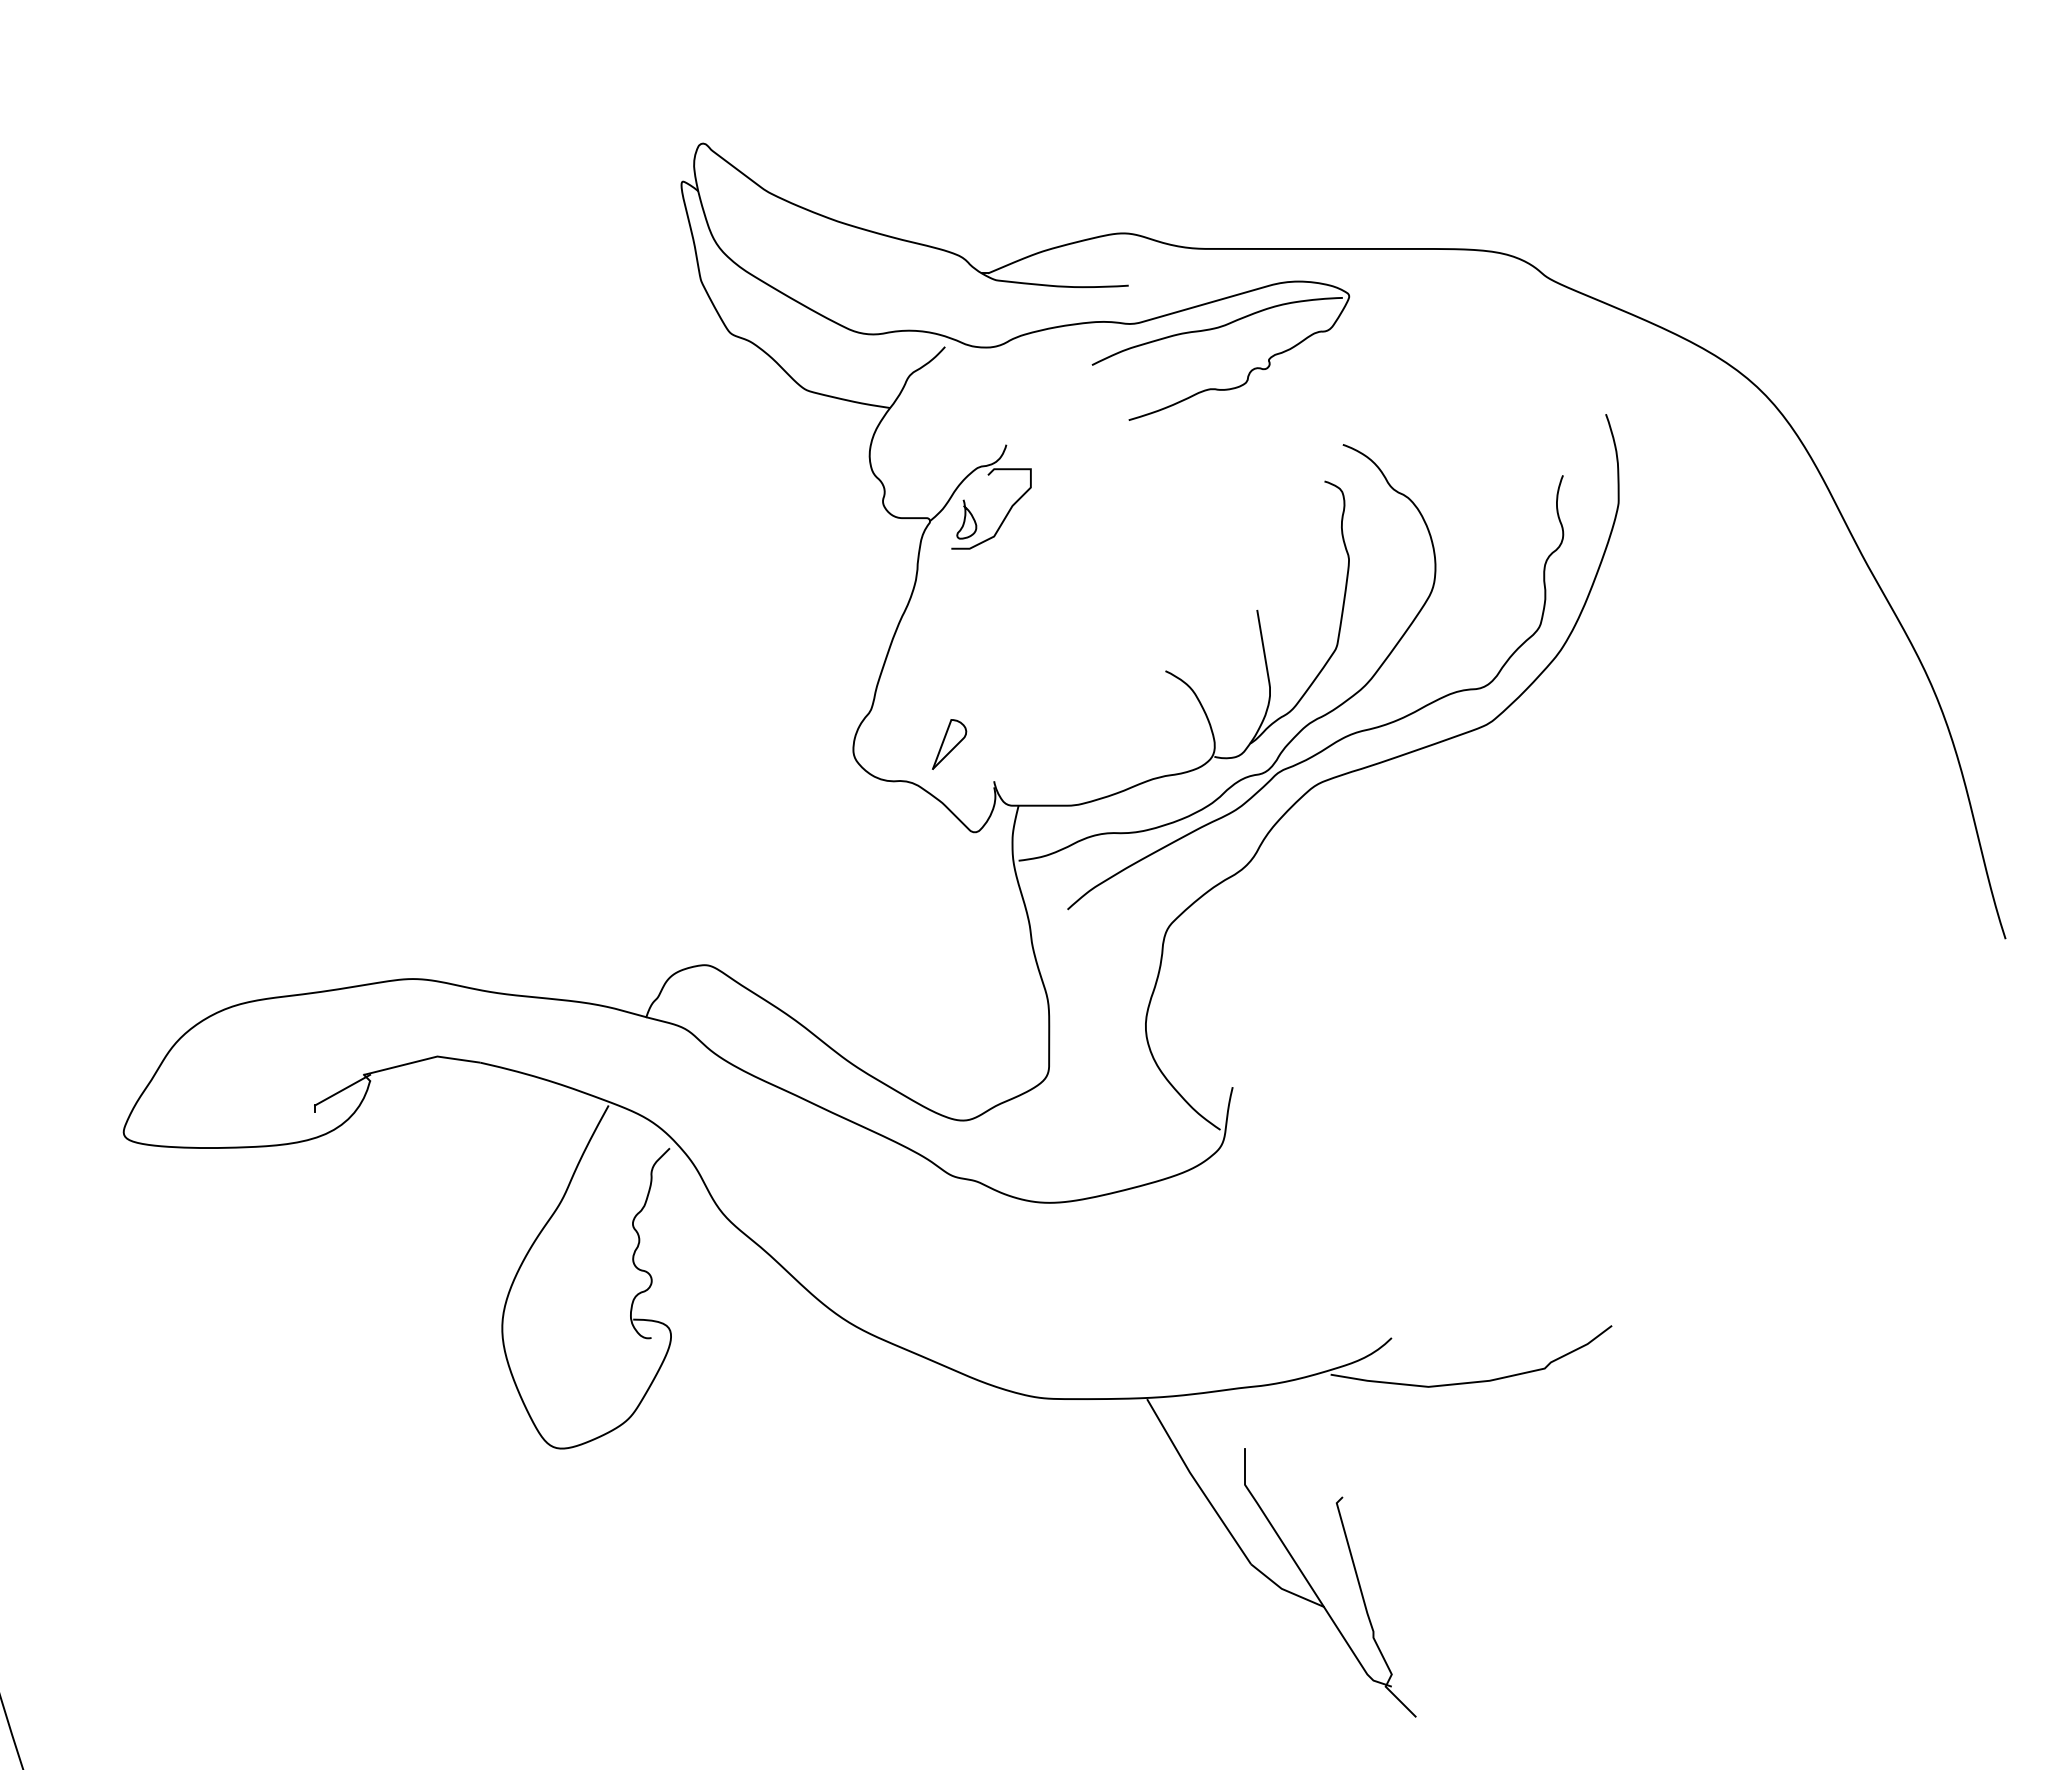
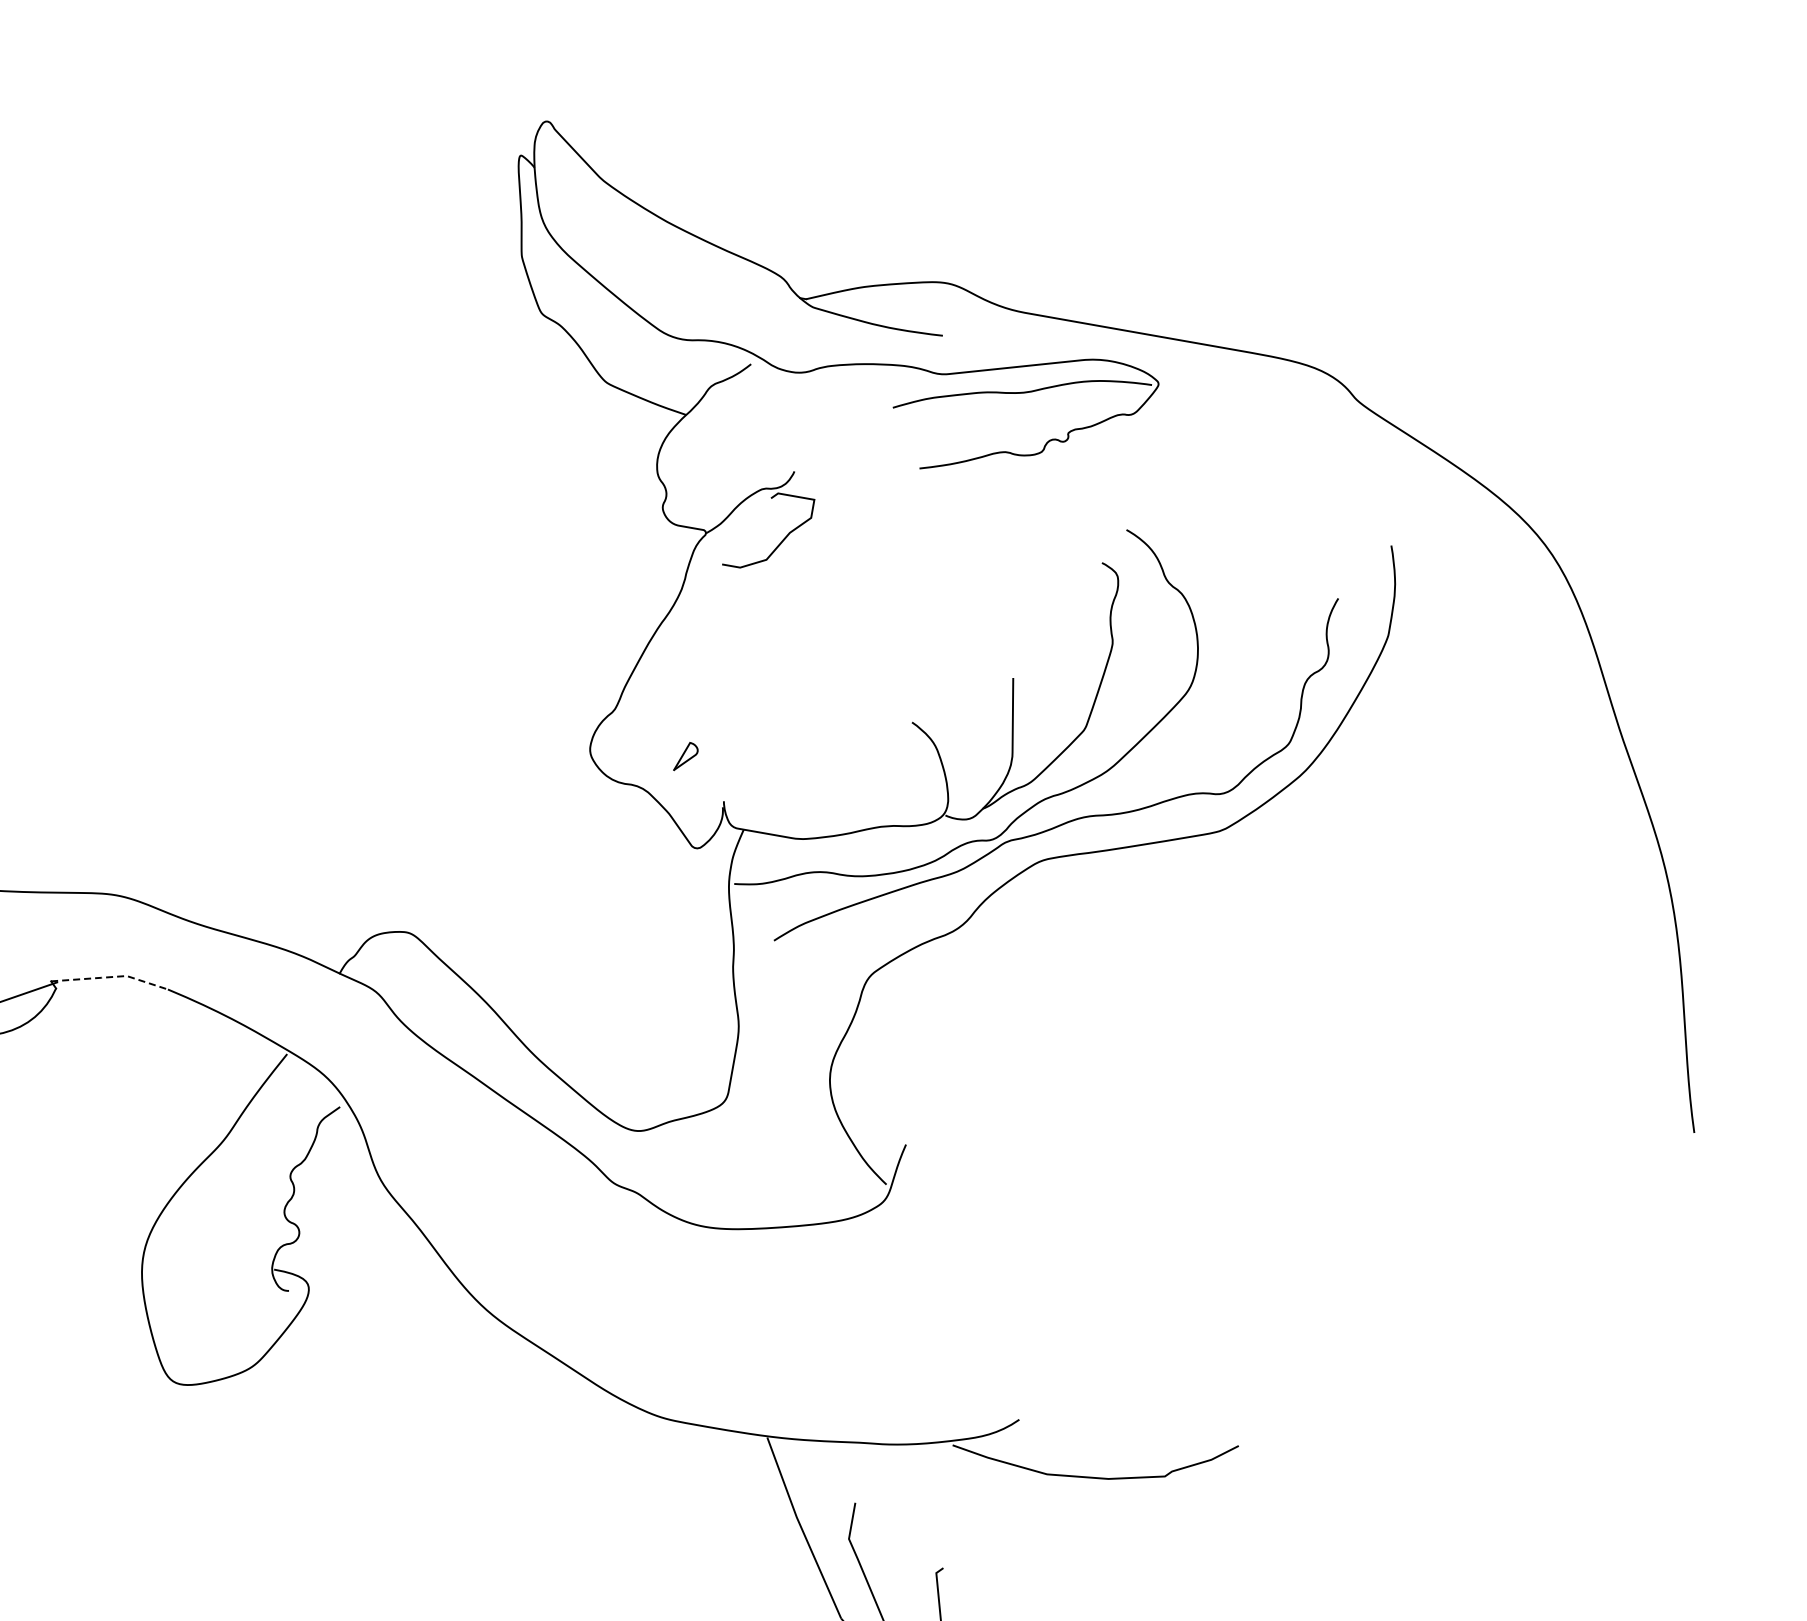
curve: (965, 519) -> (741, 538), removed
part: (949, 744) -> (686, 757), size x0.6
line: (422, 1060) -> (111, 977), solid -> dashed

